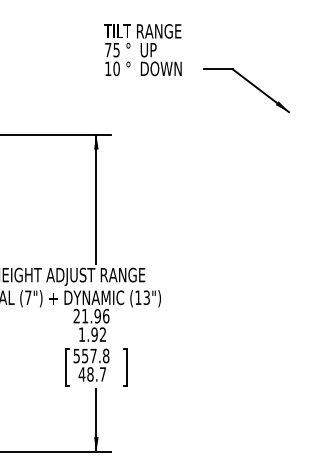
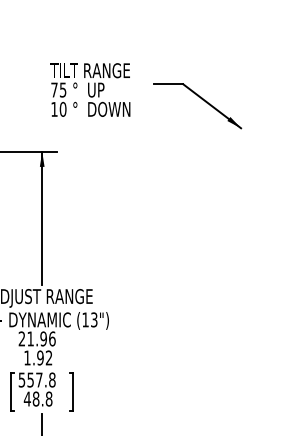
text: (142, 50) -> (89, 90), moved
text: (102, 374) -> (48, 399), 48.7 -> 48.8

